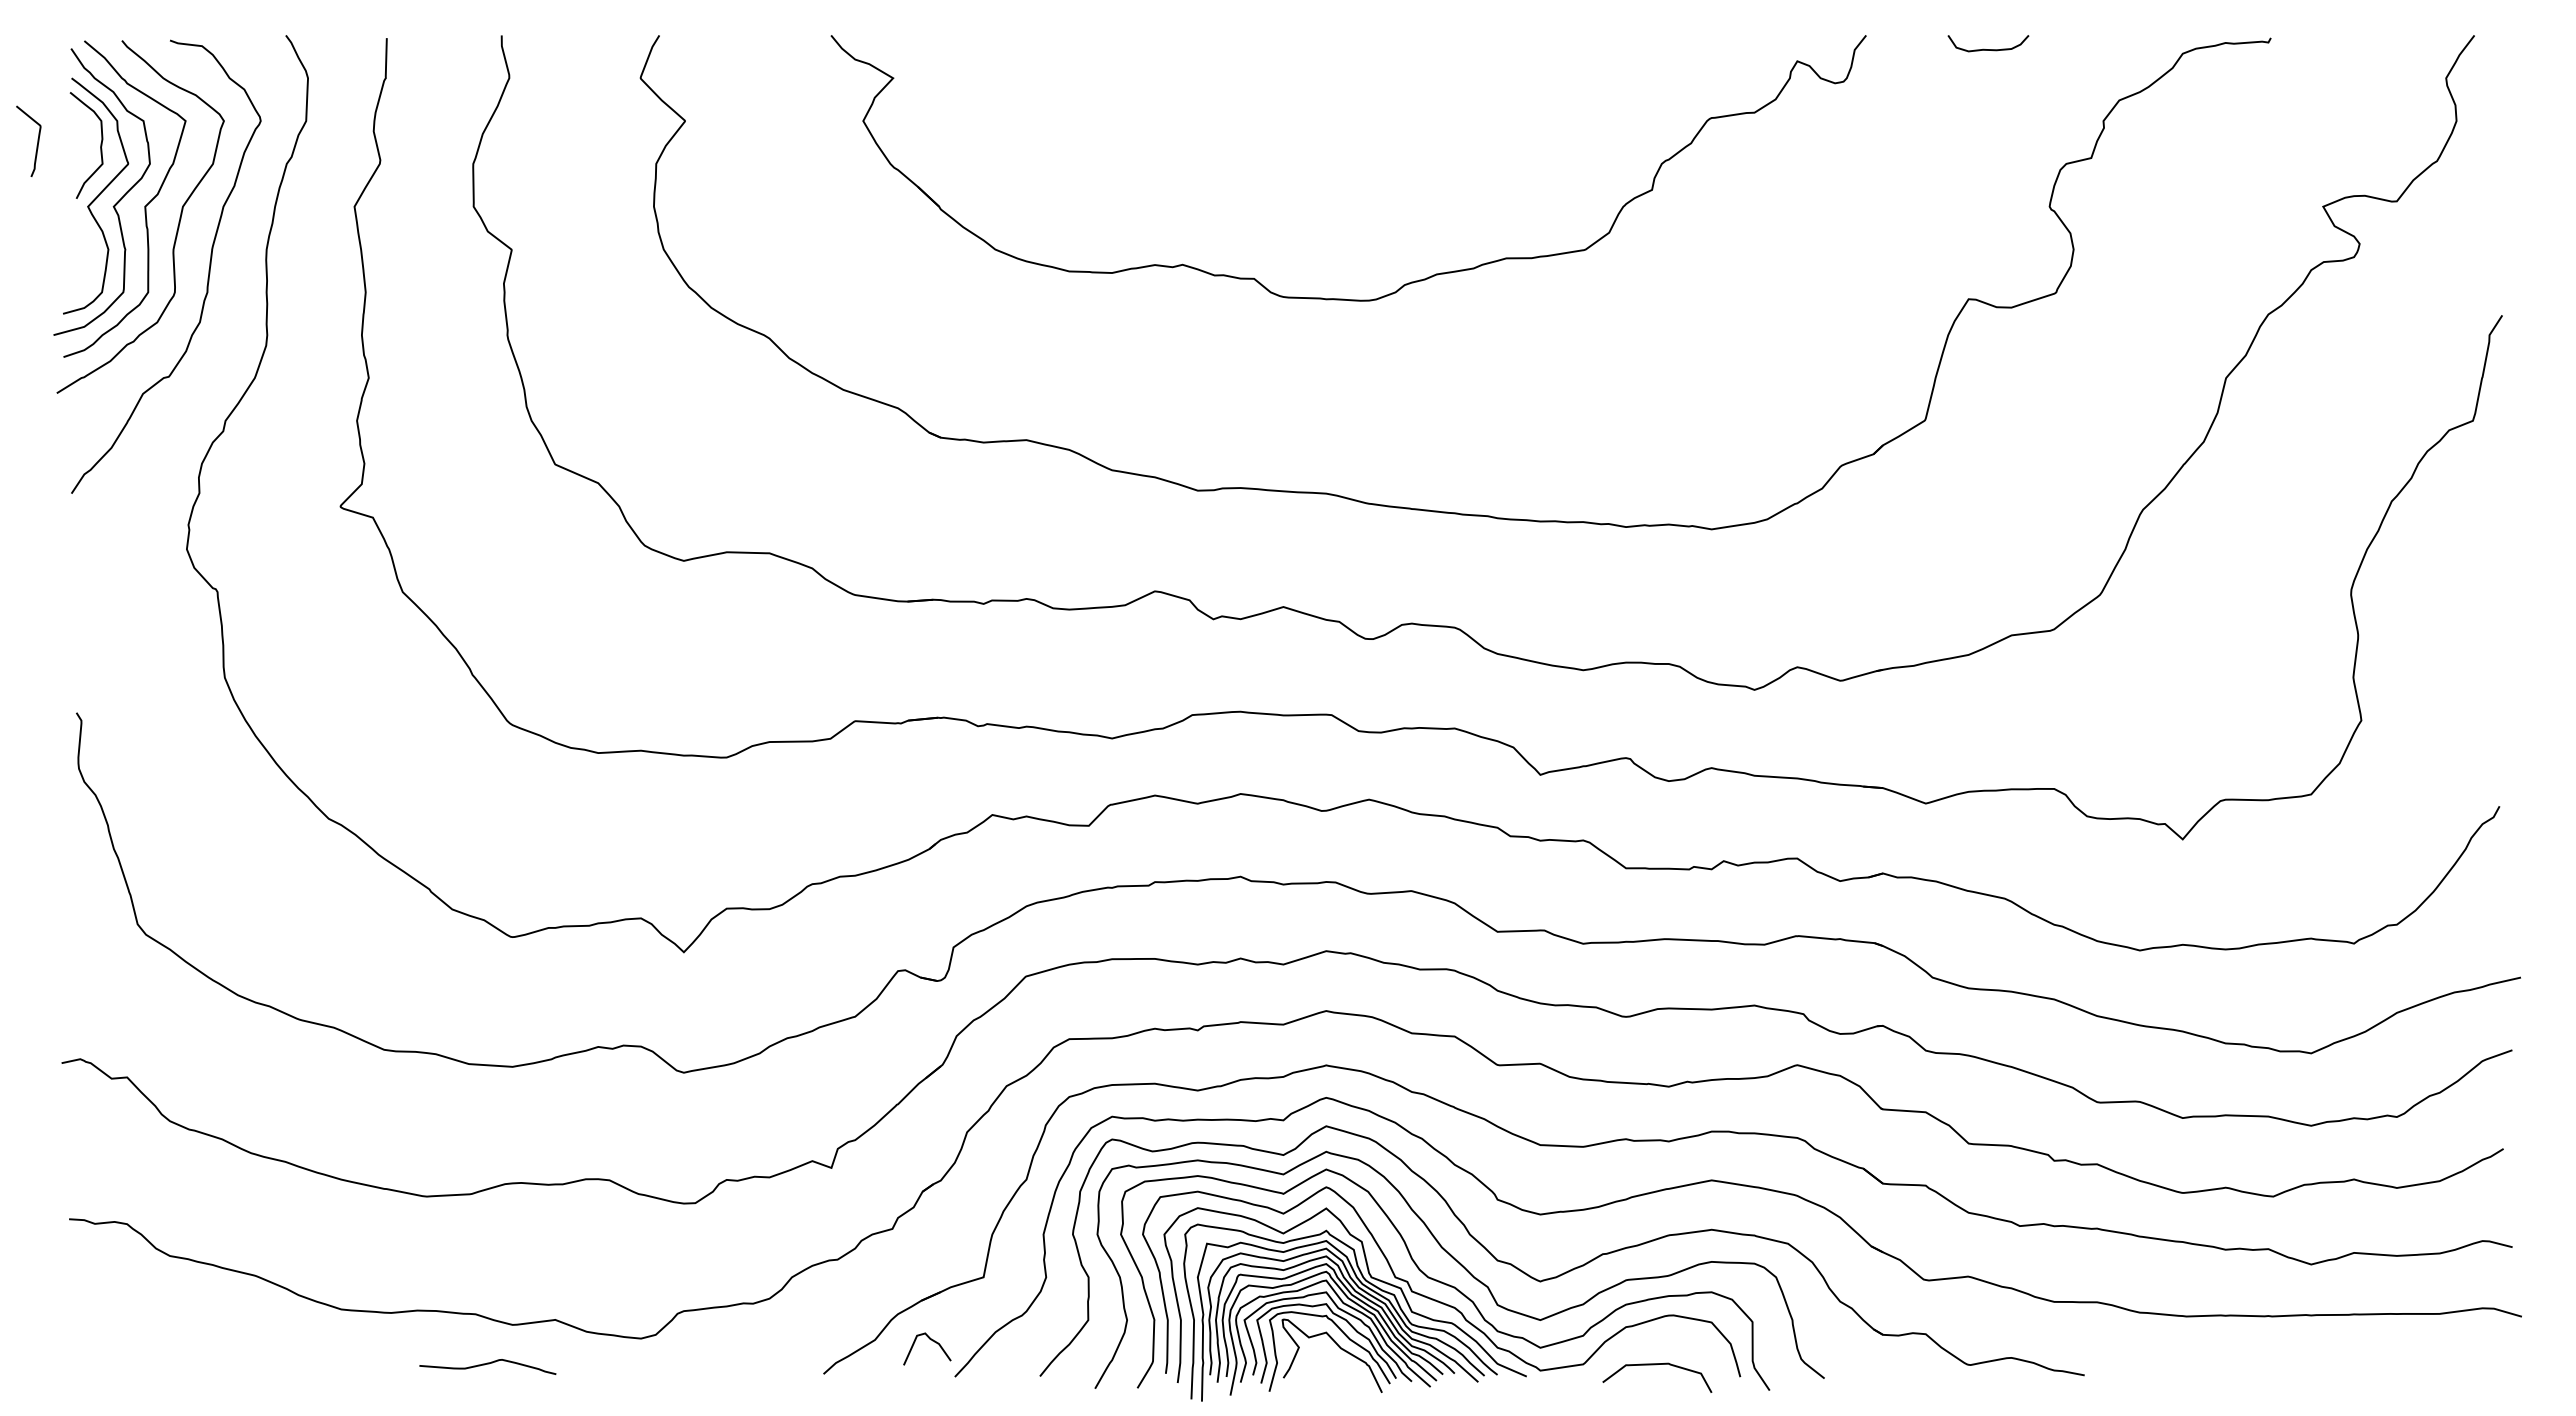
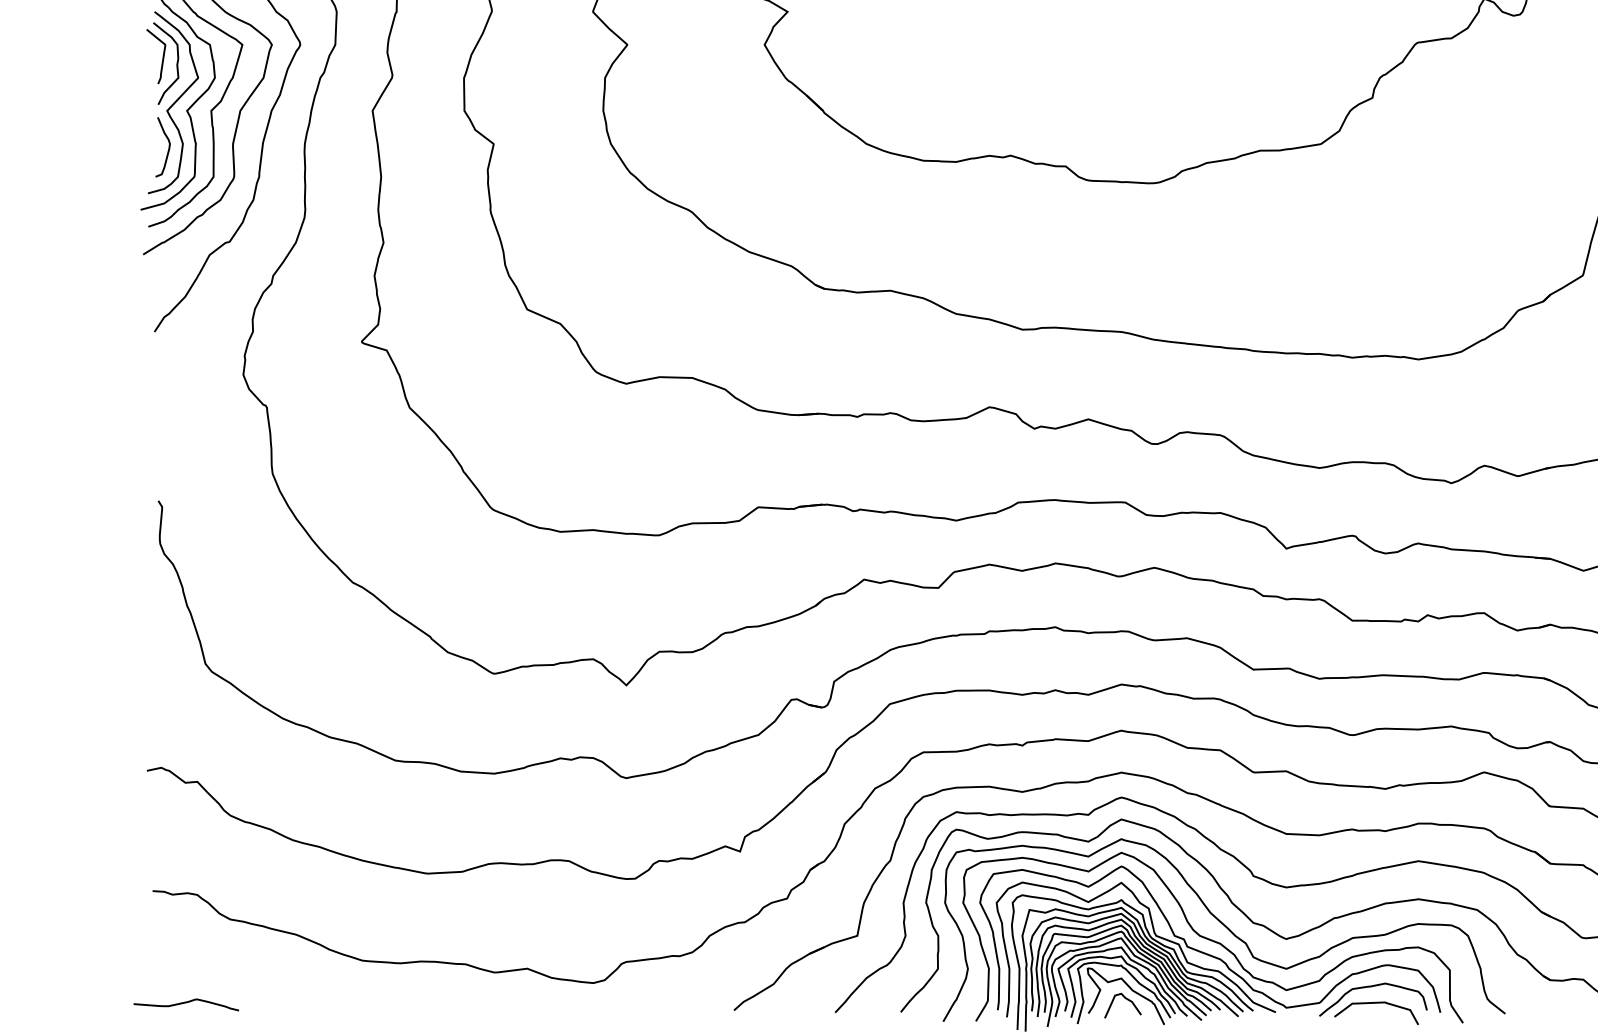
curve: (37, 140) -> (162, 55), moved
curve: (89, 255) -> (168, 148), added
curve: (932, 1341) -> (1126, 999), moved
curve: (1648, 1344) -> (1369, 987), added
curve: (487, 1364) -> (186, 1003), moved

